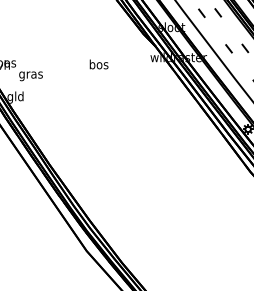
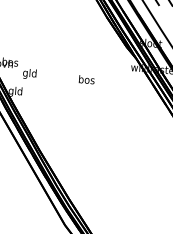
text: (98, 64) -> (86, 79), moved
text: (30, 75) -> (29, 74), gras -> gld

